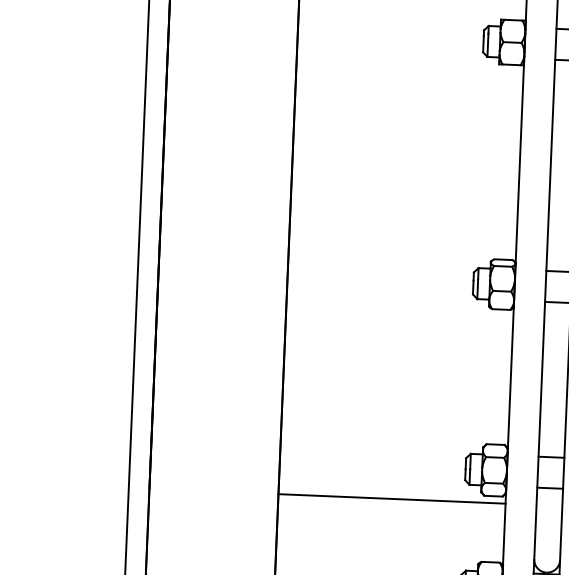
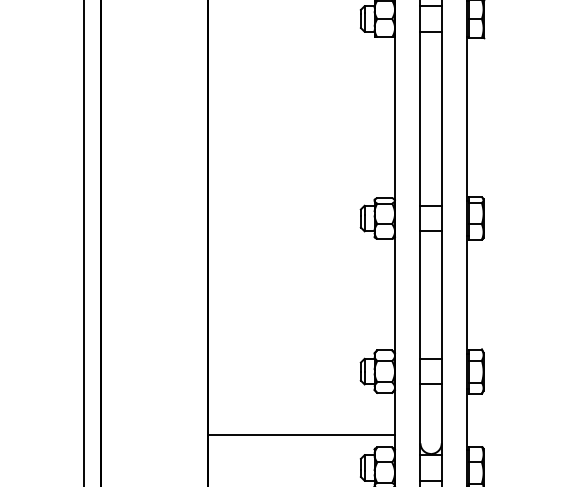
line: (390, 498) -> (300, 434), moved

